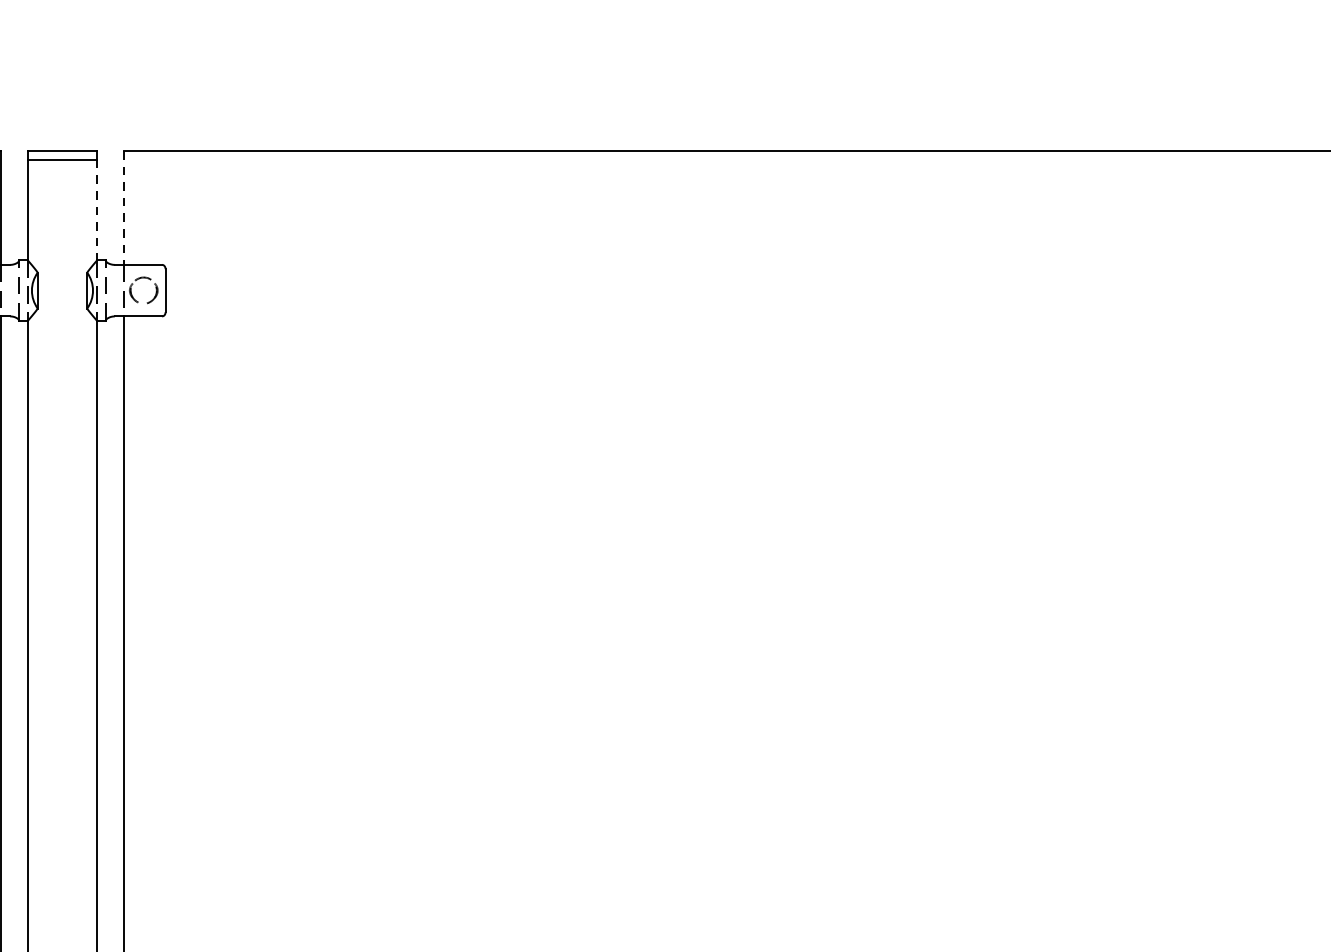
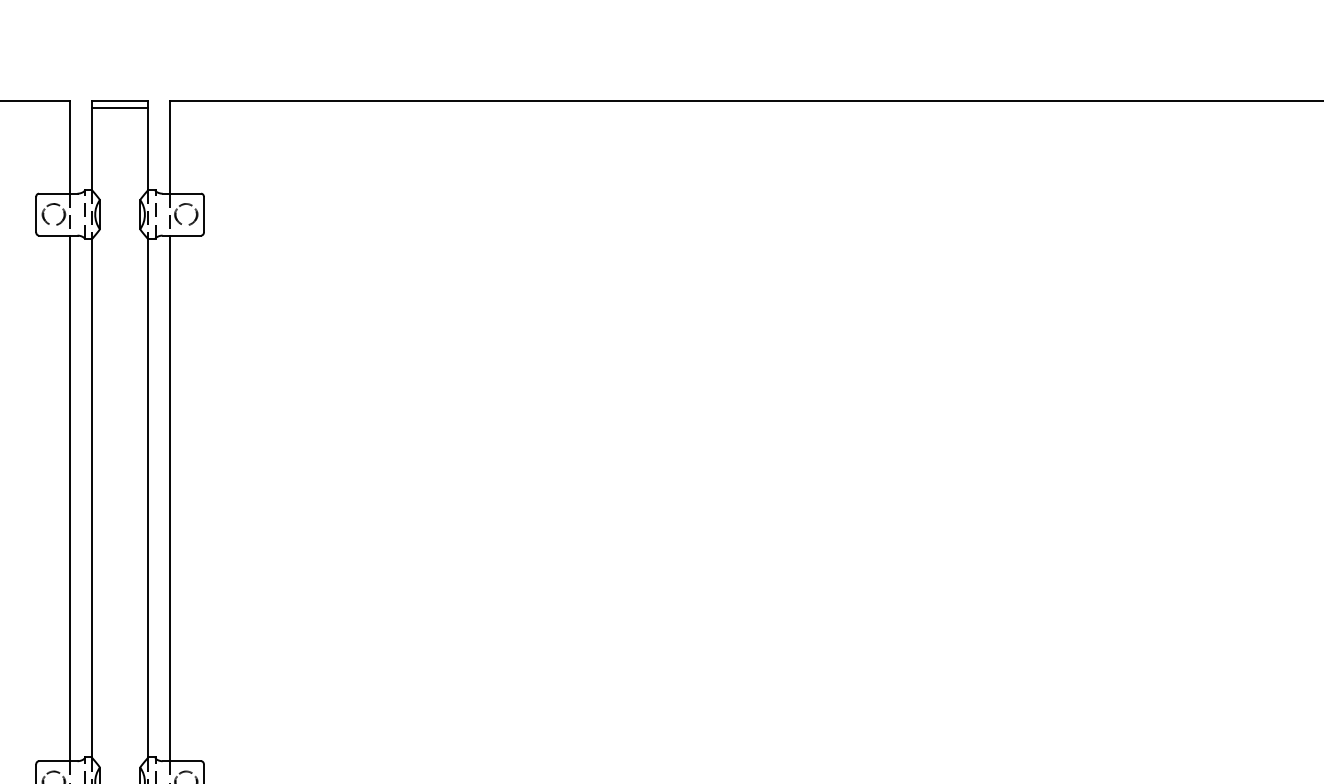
line: (123, 208) -> (169, 147), dashed -> solid
line: (97, 210) -> (148, 149), dashed -> solid

